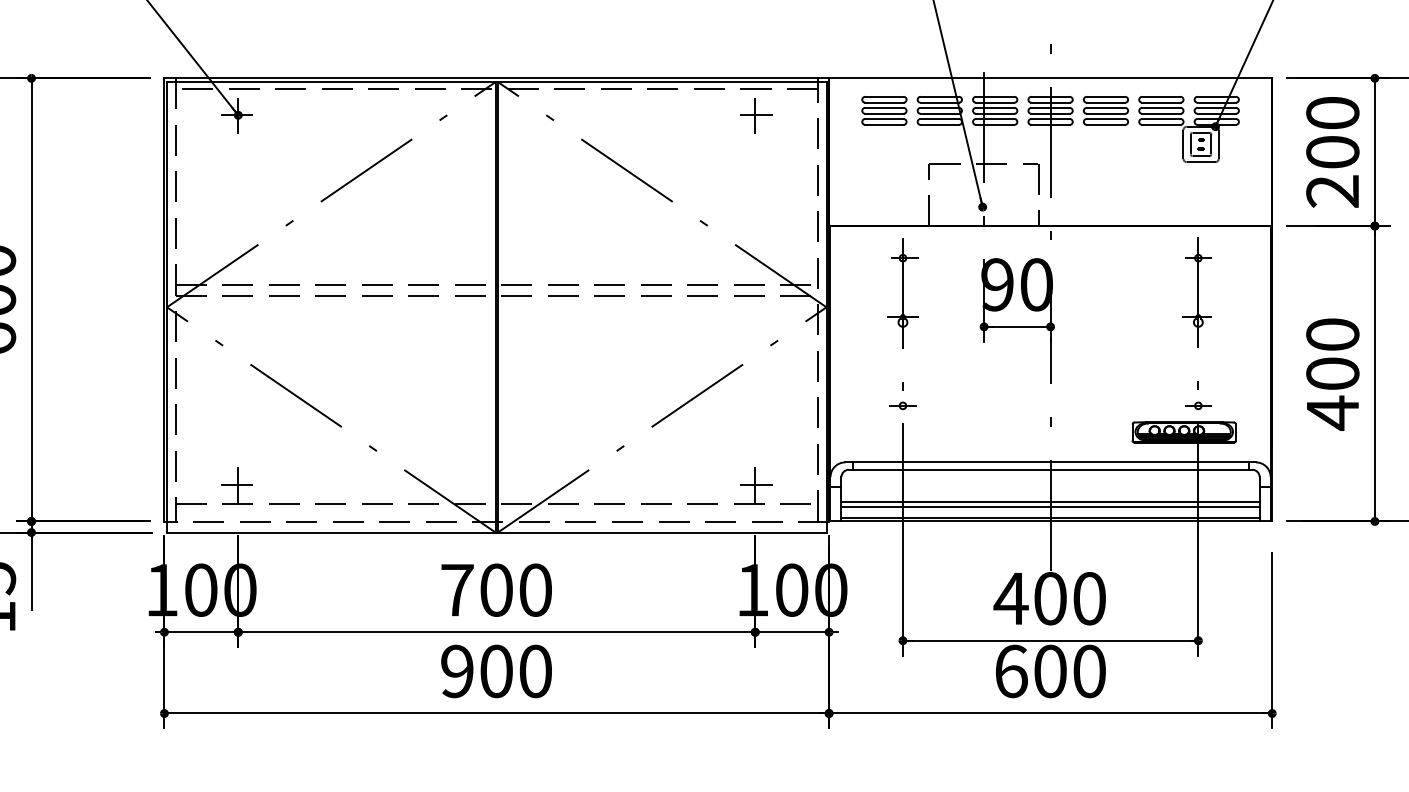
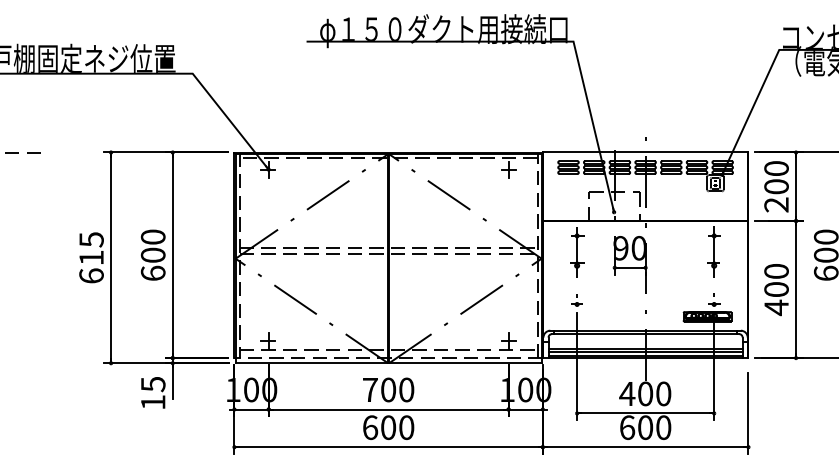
text: (457, 671) -> (370, 427), 900 -> 600

